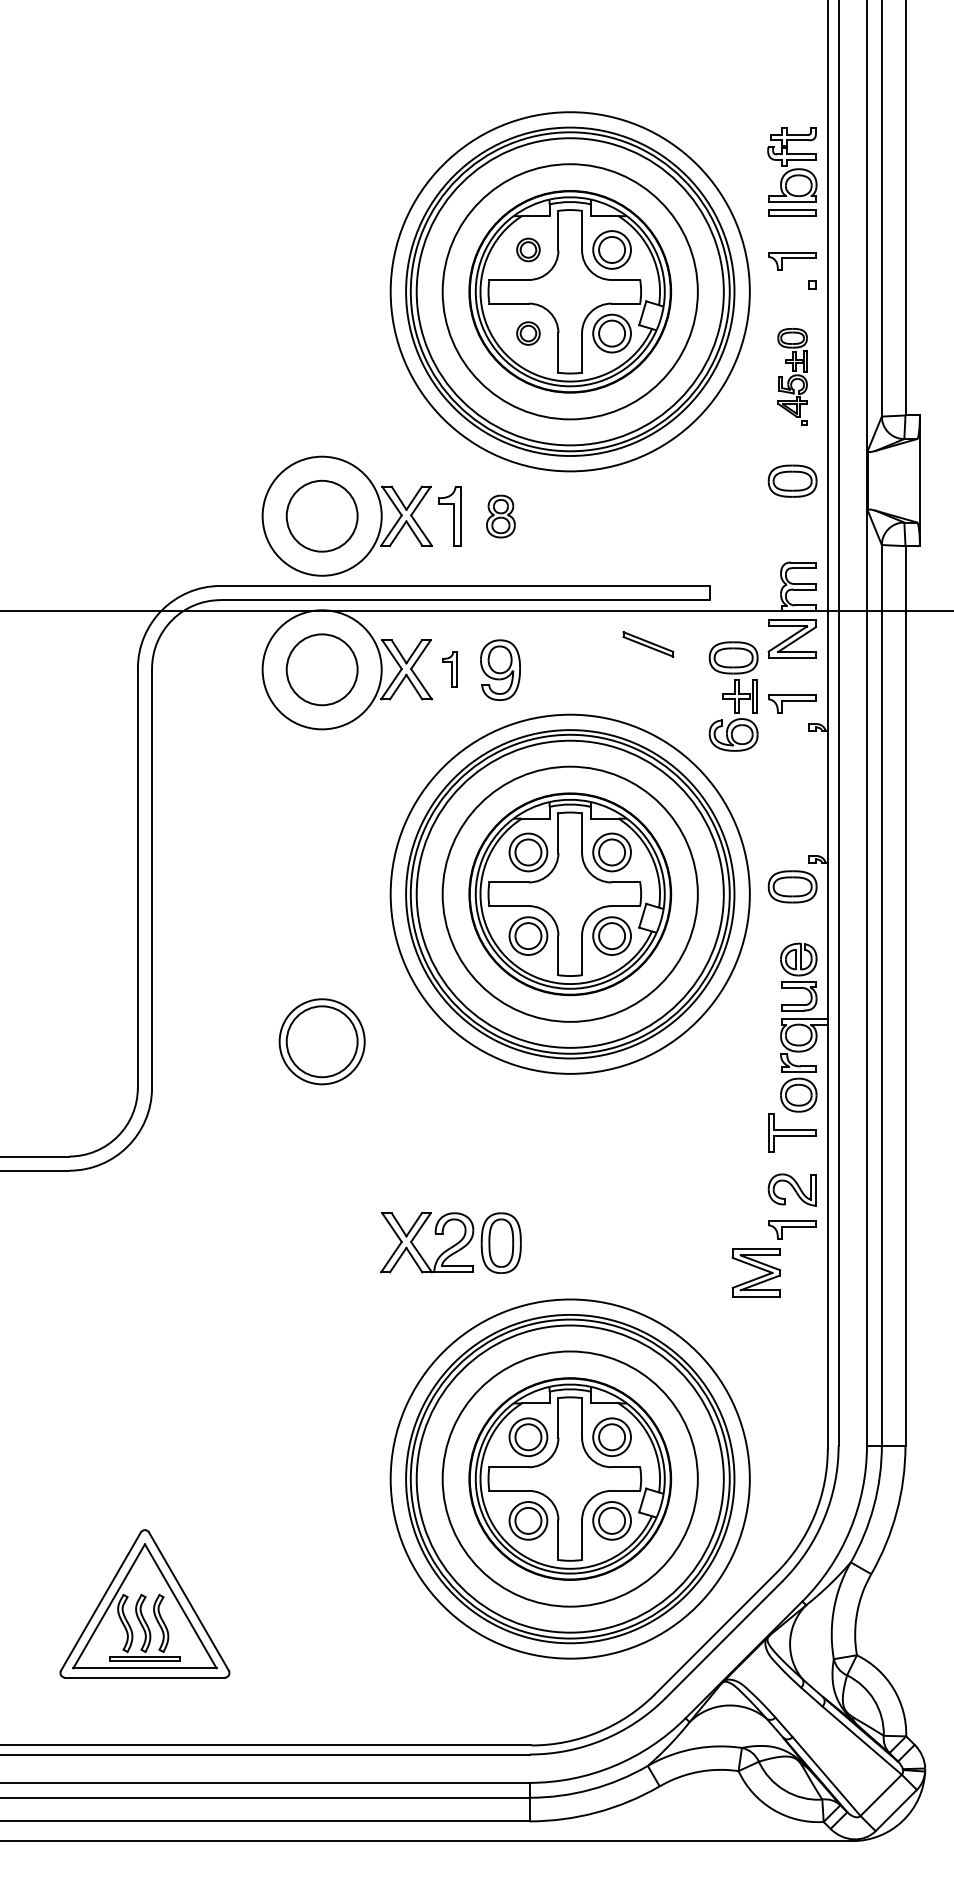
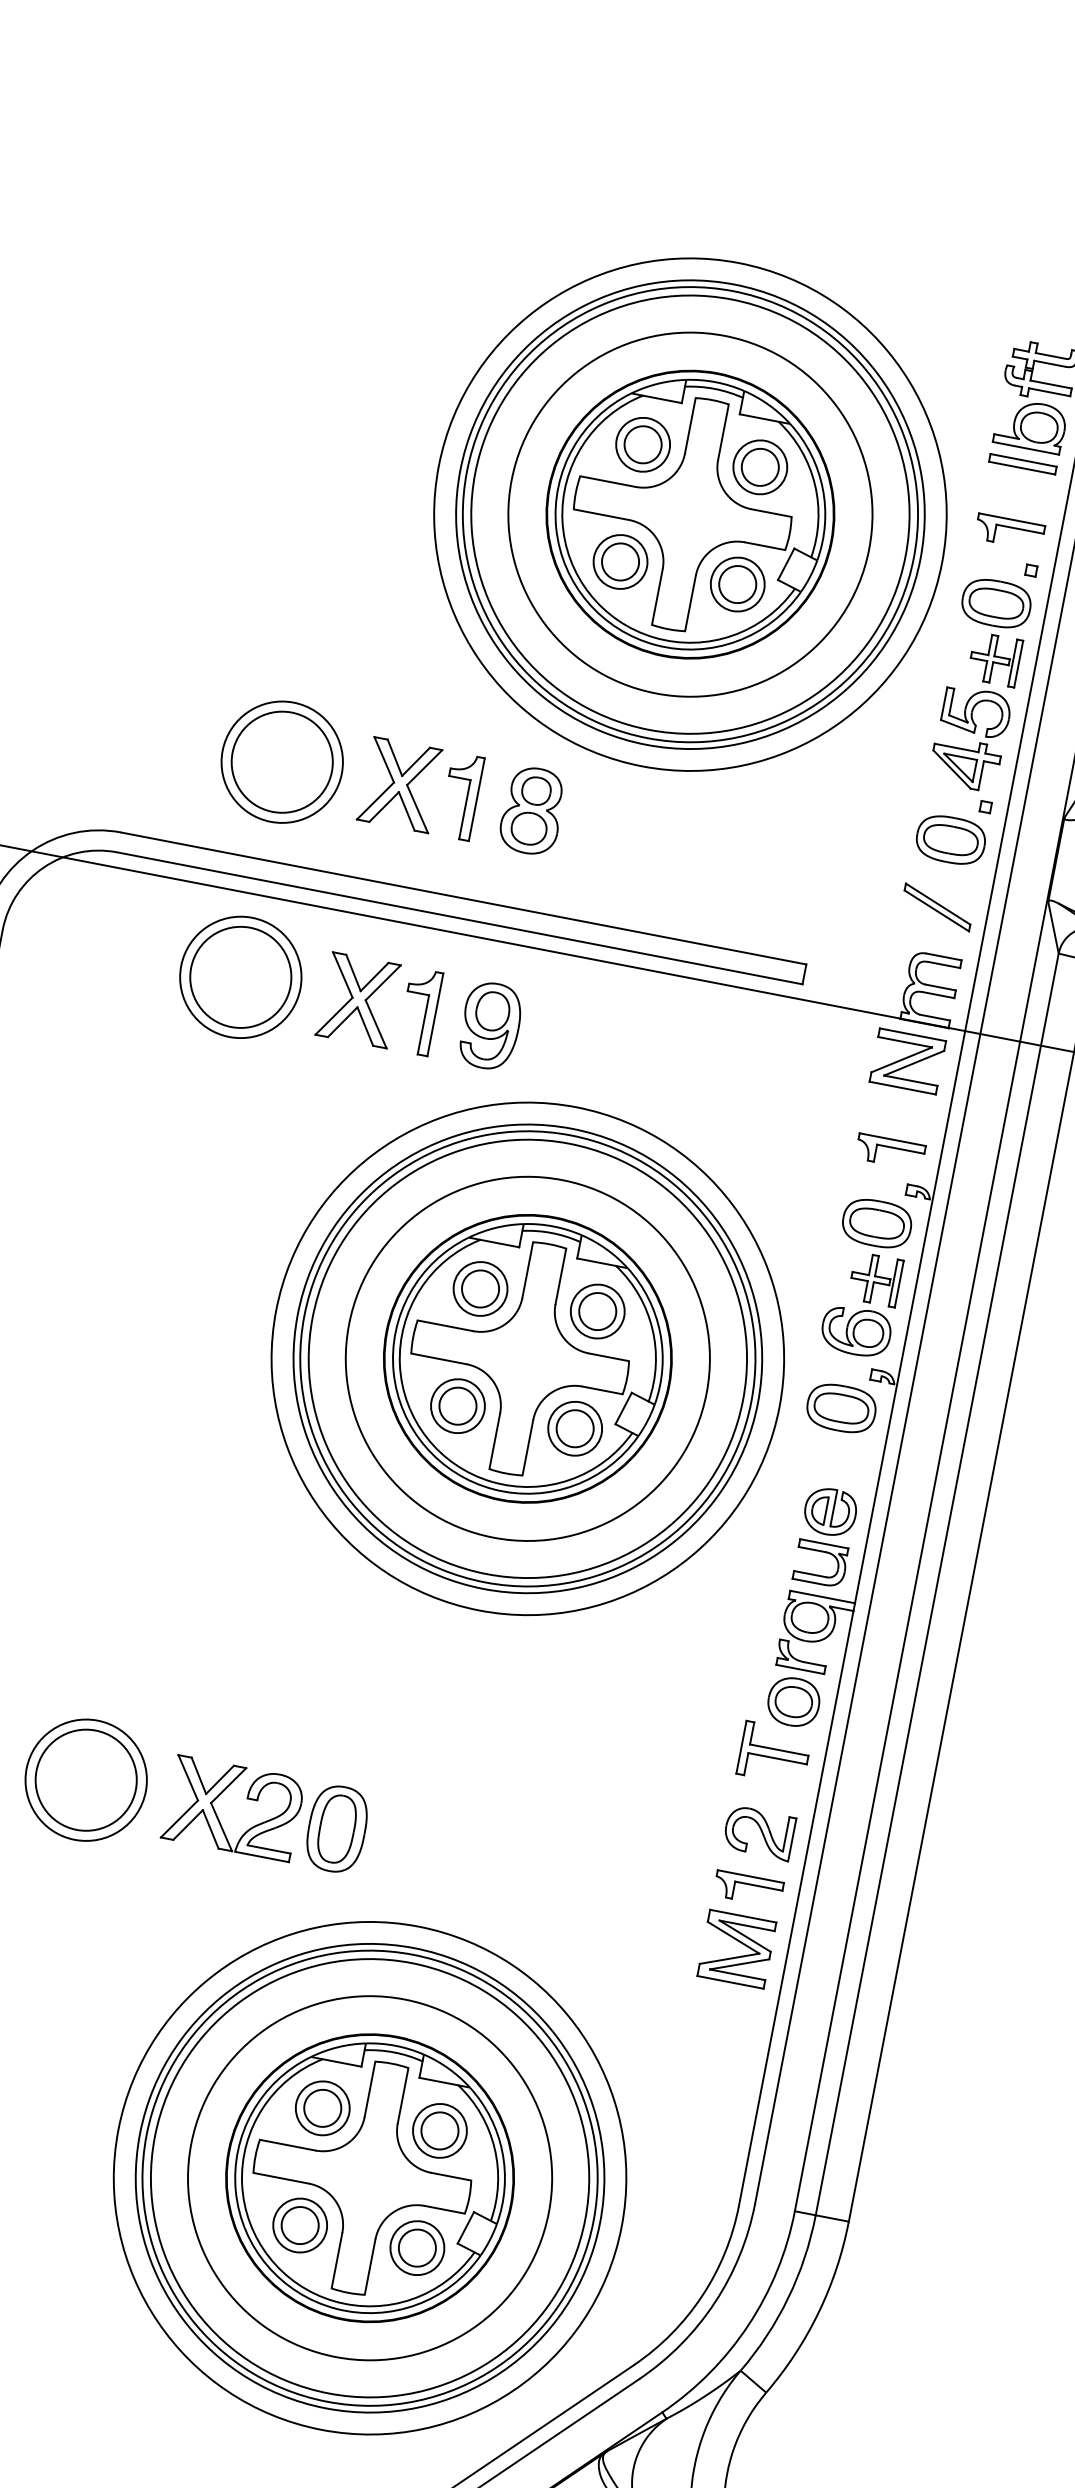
part: (528, 249) -> (643, 444), size x1.67
part: (528, 333) -> (620, 561), size x1.67
part: (792, 376) -> (978, 693), size x1.67
circle: (321, 515) -> (281, 760), size x0.71
part: (500, 516) -> (532, 810), size x1.43
part: (648, 644) -> (937, 907), moved
circle: (321, 669) -> (239, 976), size x0.71
part: (449, 669) -> (419, 1011), size x1.67
part: (733, 696) -> (866, 1277), moved
part: (321, 1041) -> (85, 1779), moved
part: (755, 1272) -> (735, 1948), moved

